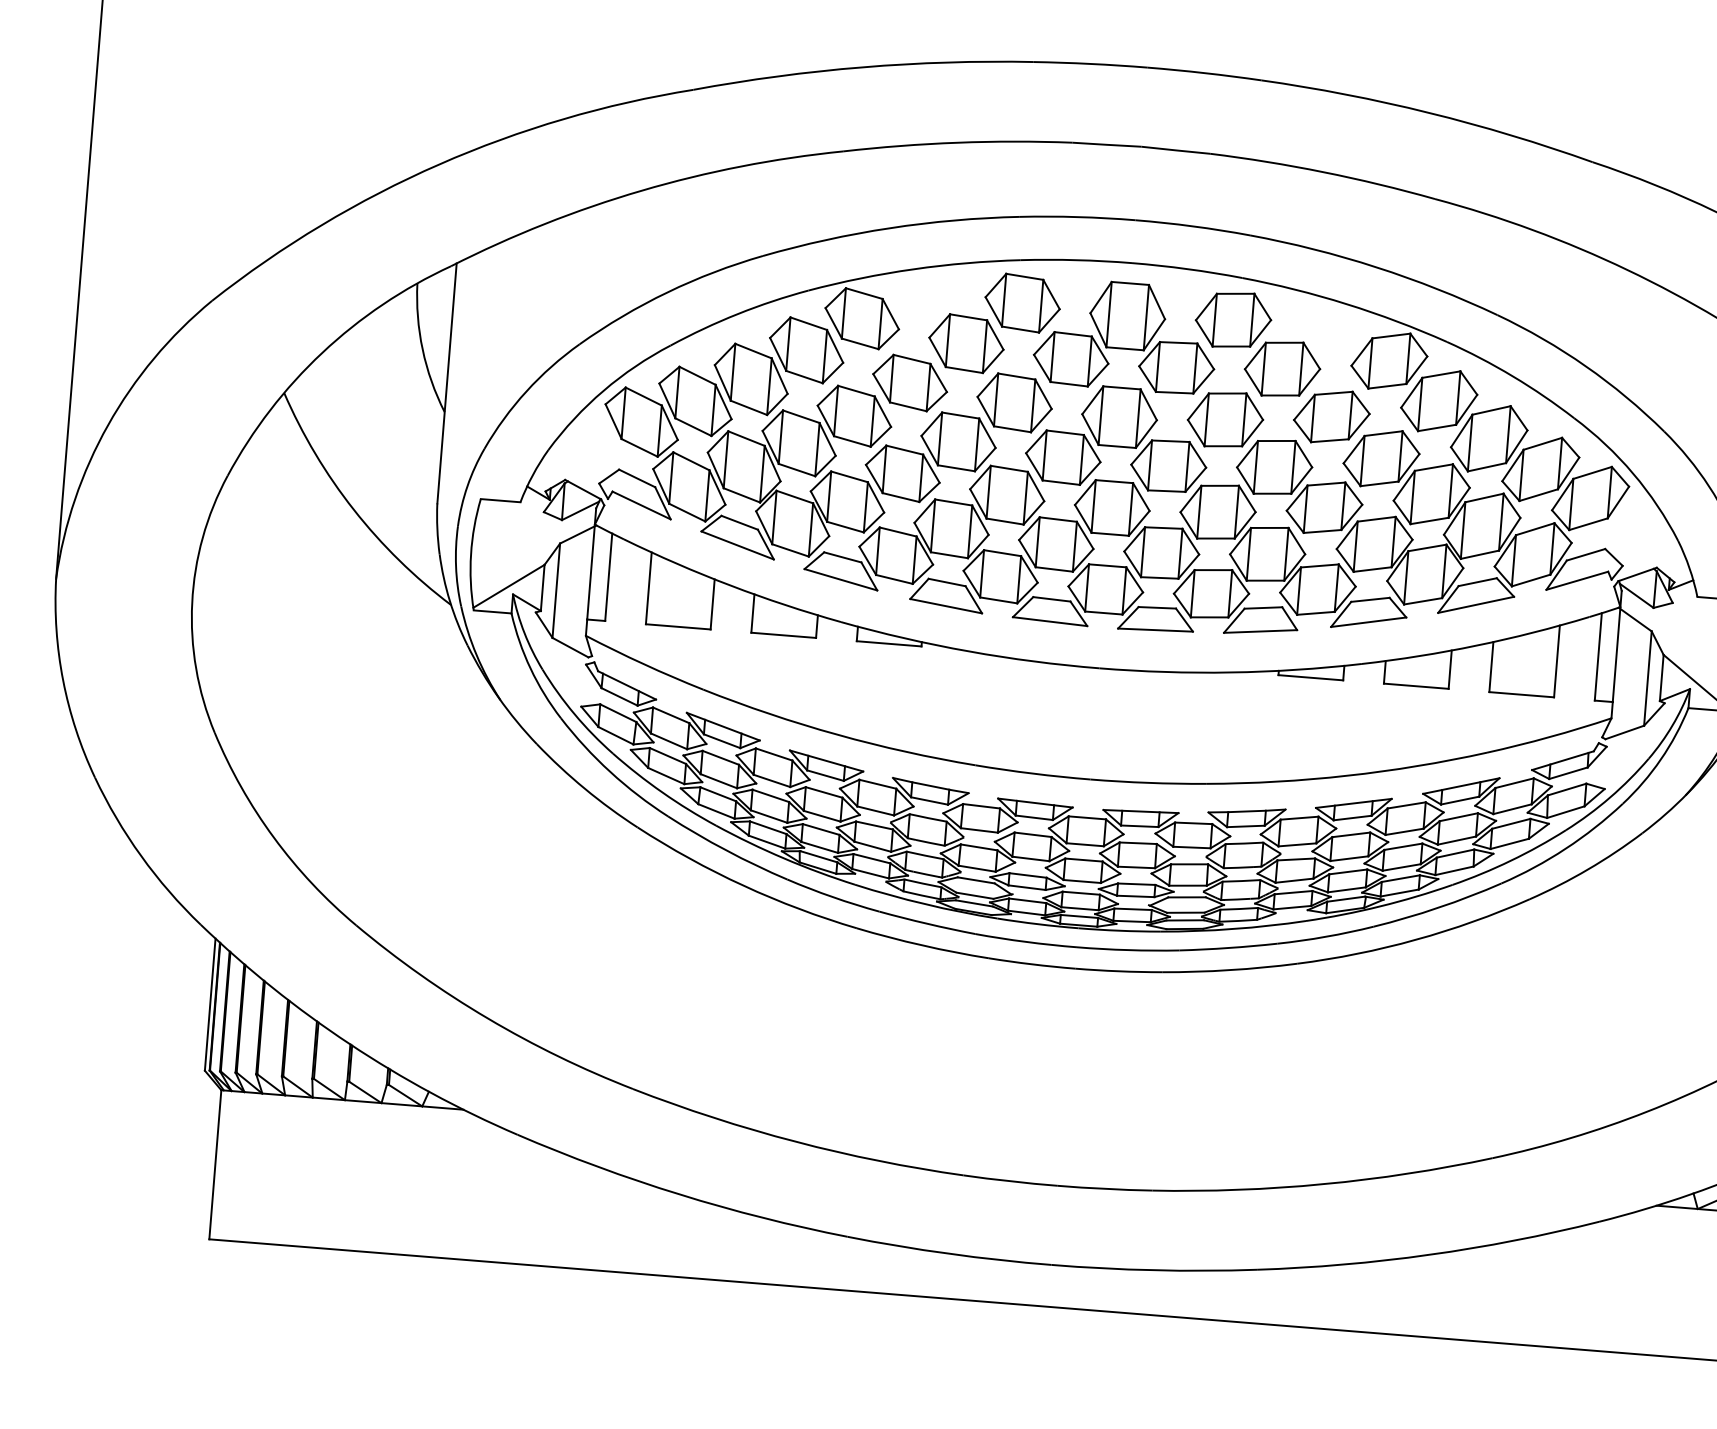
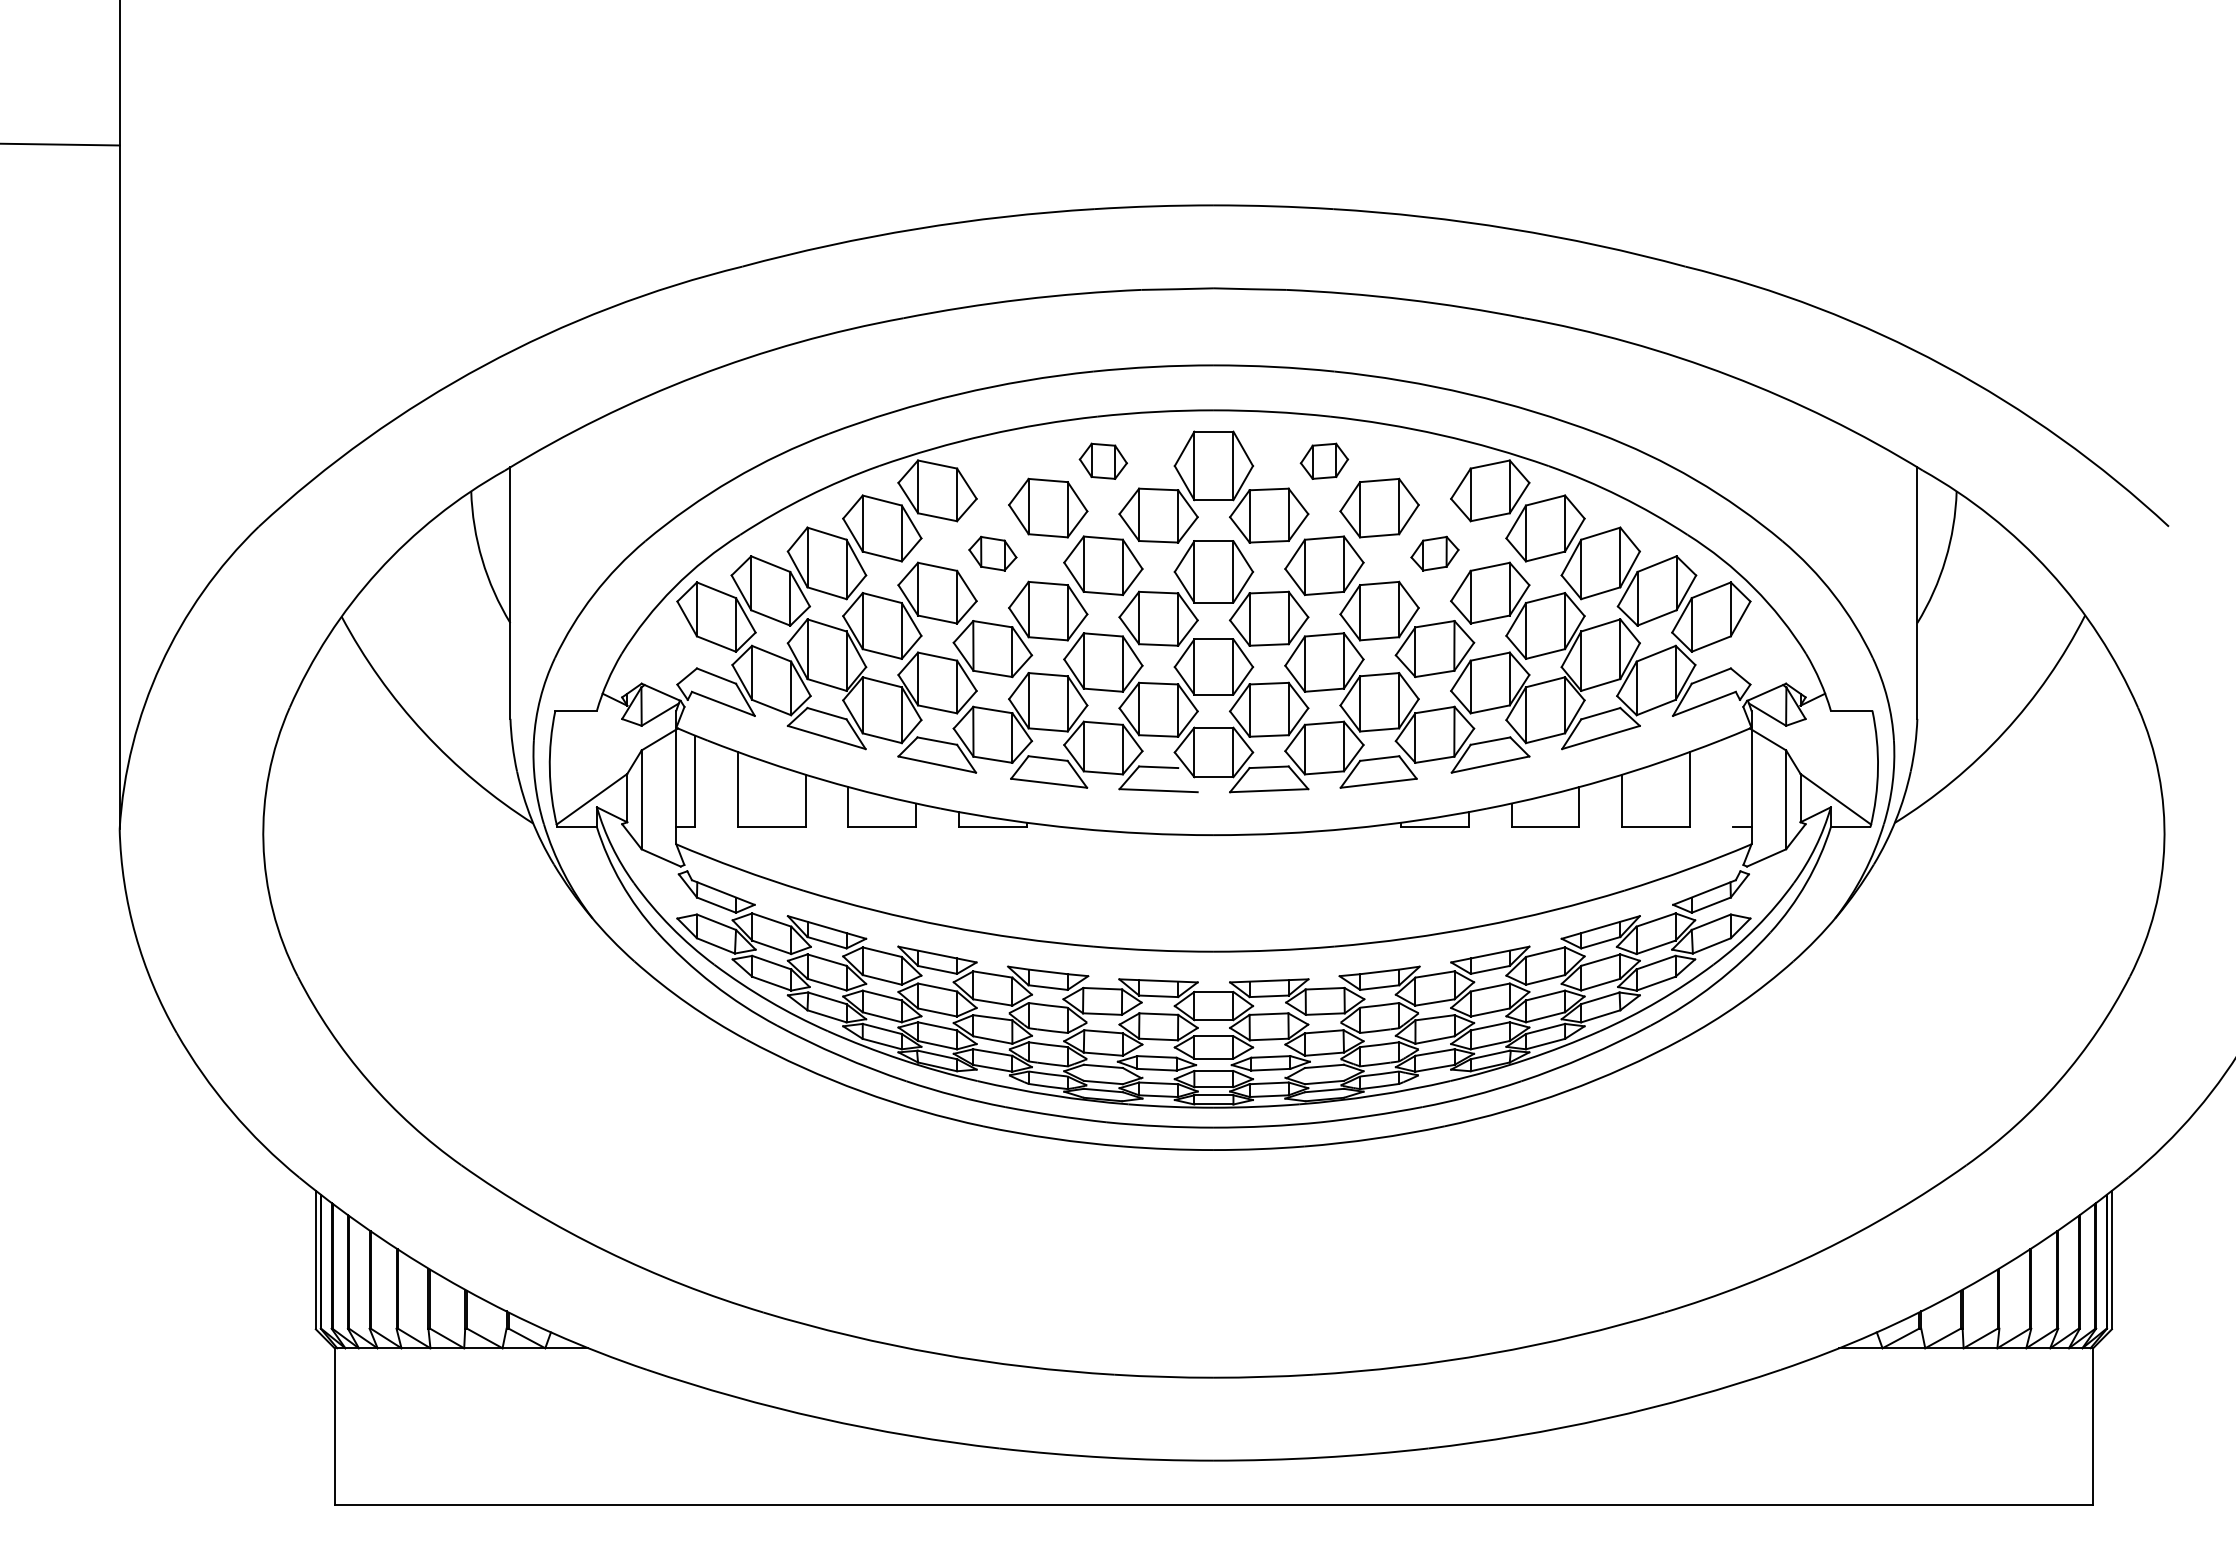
part: (1022, 303) -> (1103, 461), size x0.6
part: (1233, 320) -> (1324, 461), size x0.6
part: (909, 382) -> (992, 553), size x0.6
part: (1331, 416) -> (1434, 553), size x0.6
line: (1078, 614) -> (1187, 780), removed
line: (1598, 656) -> (1732, 781), removed

